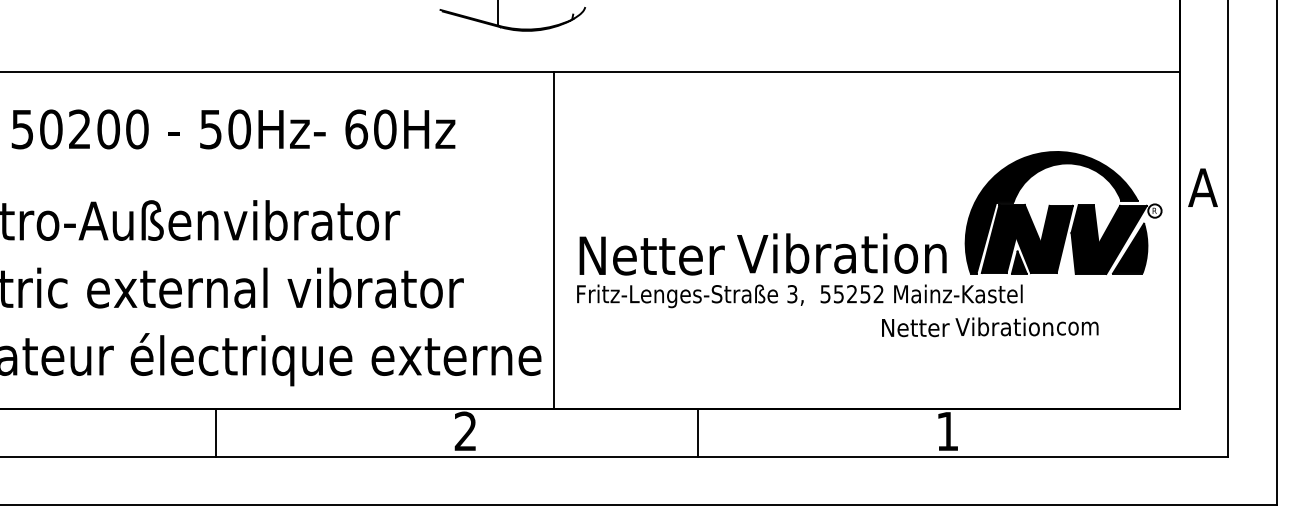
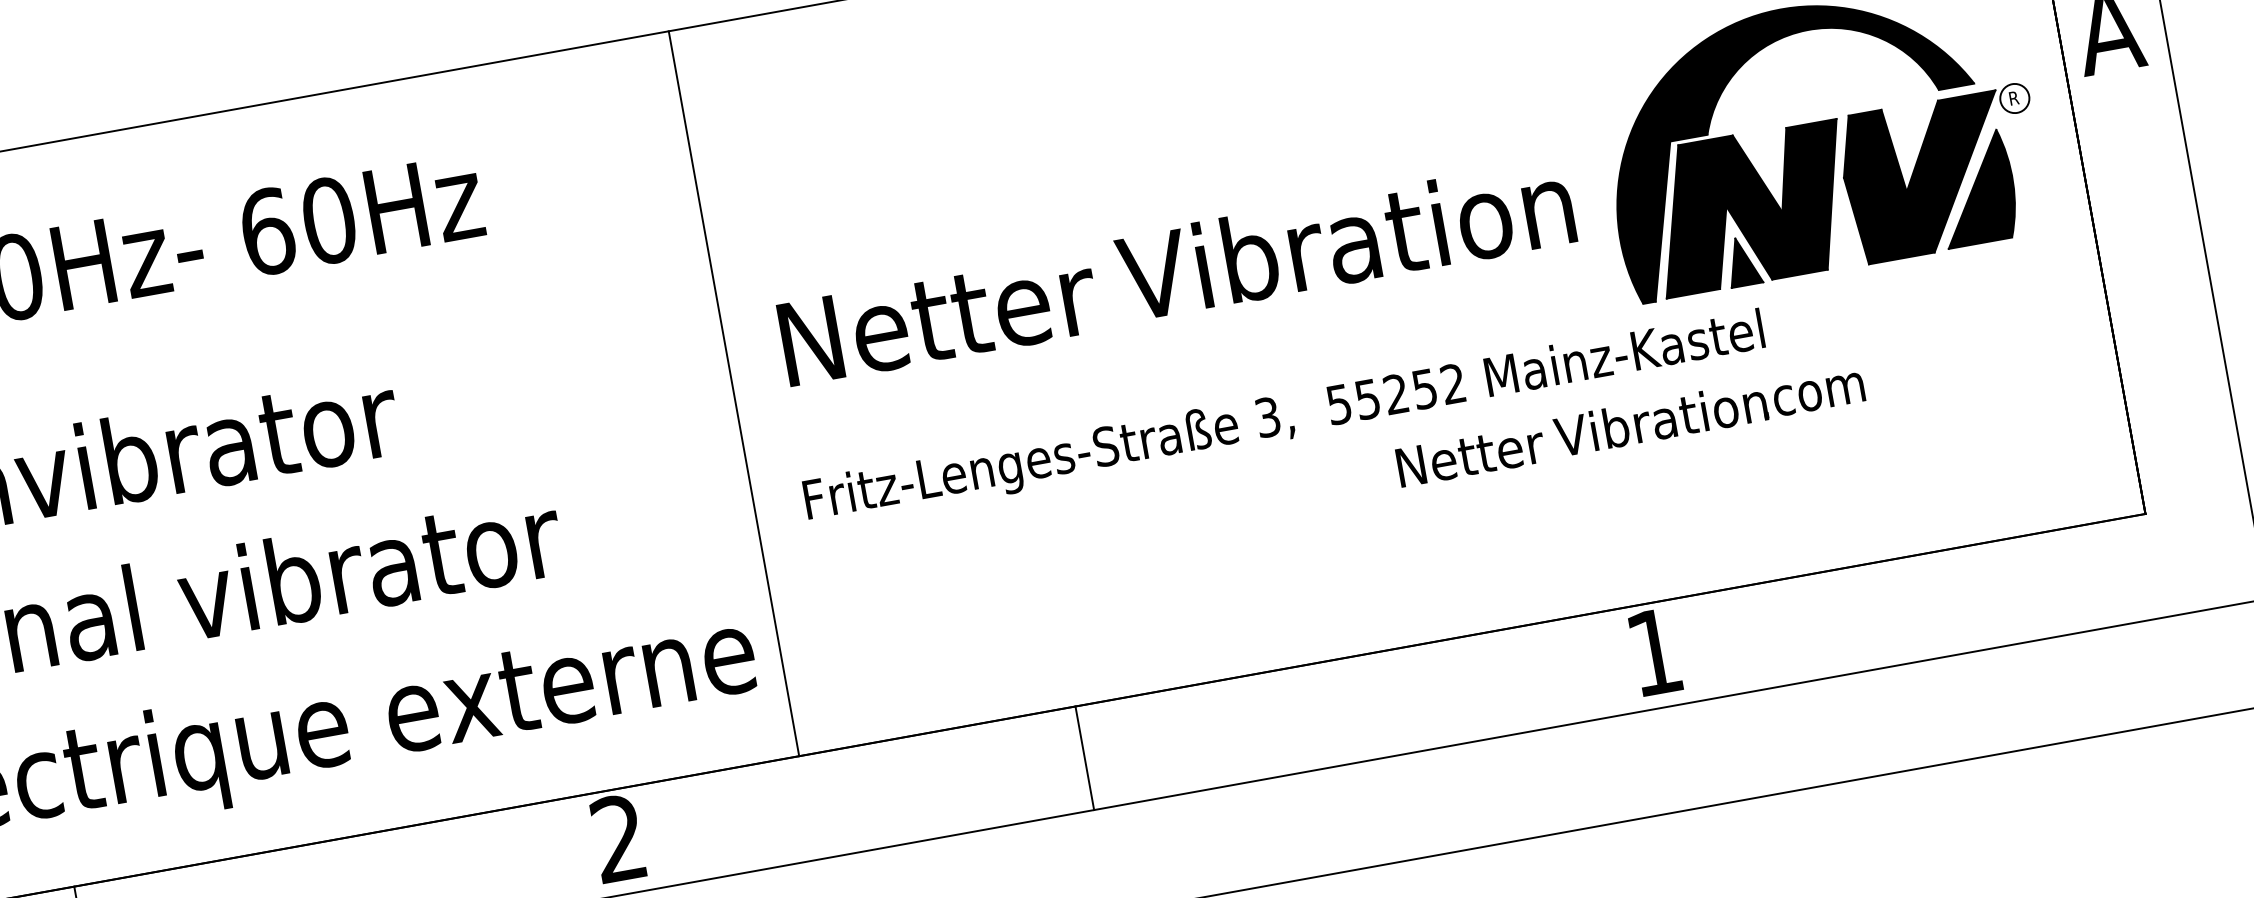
text: (762, 254) -> (1175, 272), moved
text: (990, 327) -> (1631, 425), moved
line: (698, 432) -> (1085, 757), moved

